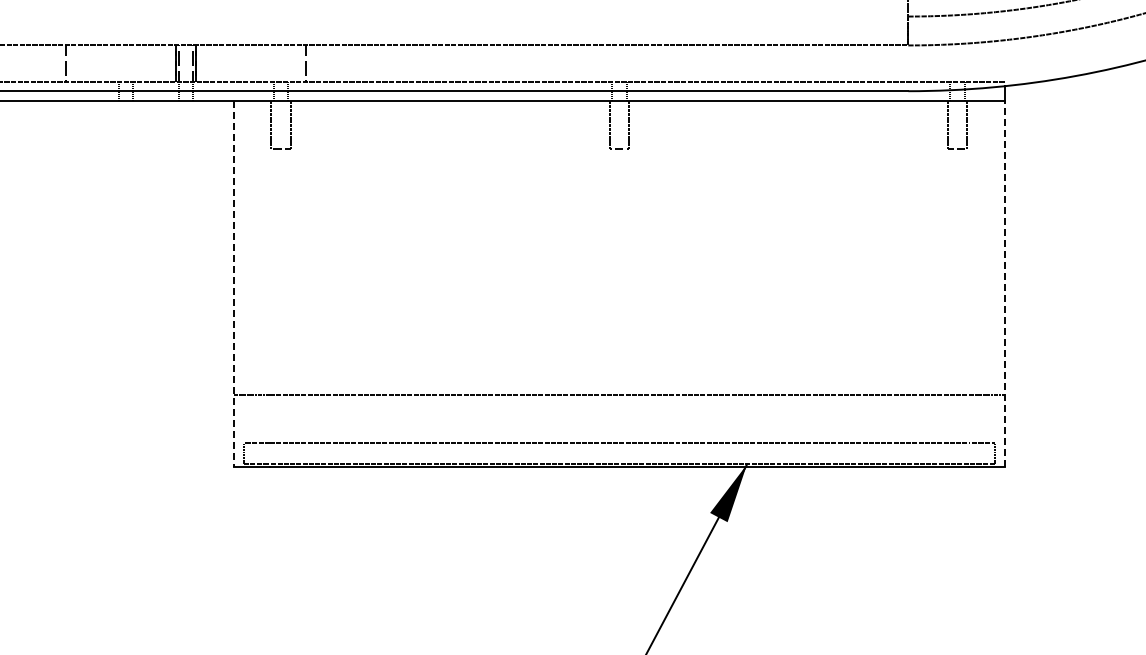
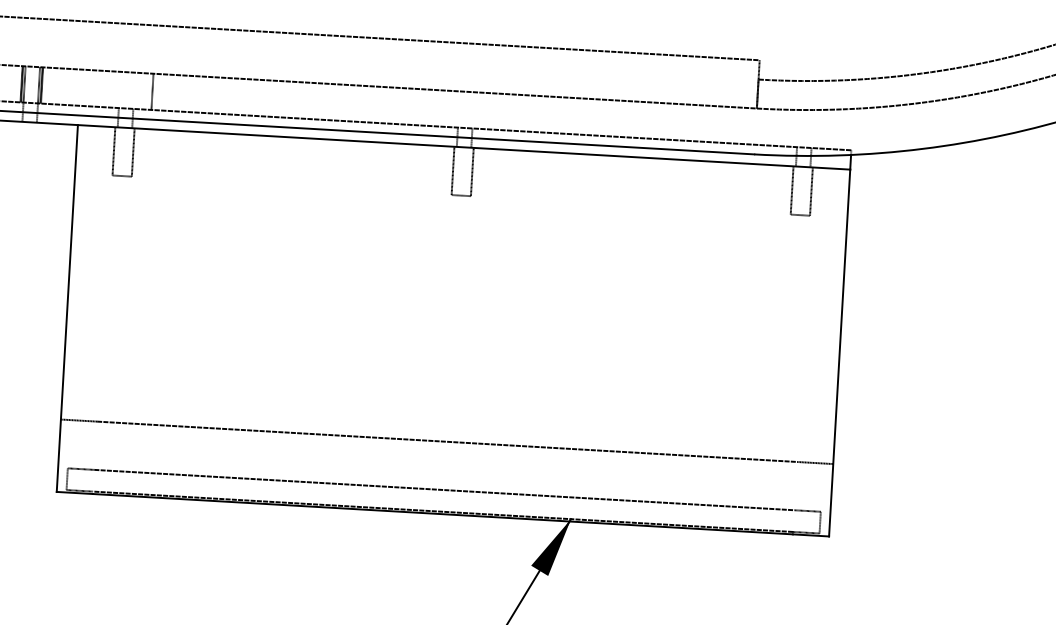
line: (234, 283) -> (67, 308), dashed -> solid
line: (1004, 283) -> (839, 352), dashed -> solid

